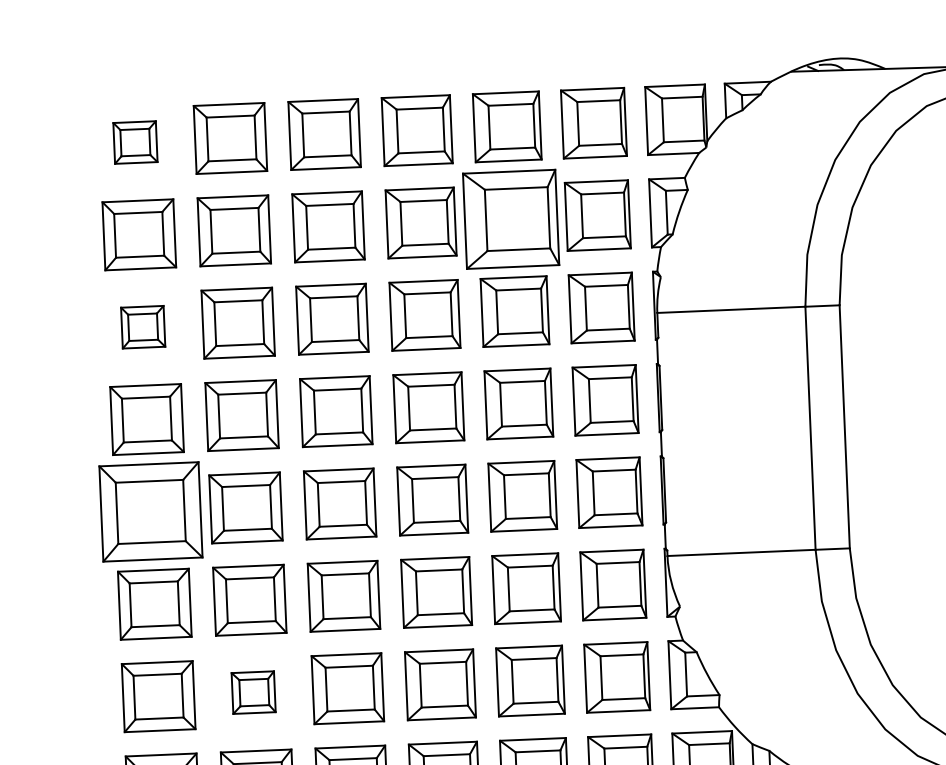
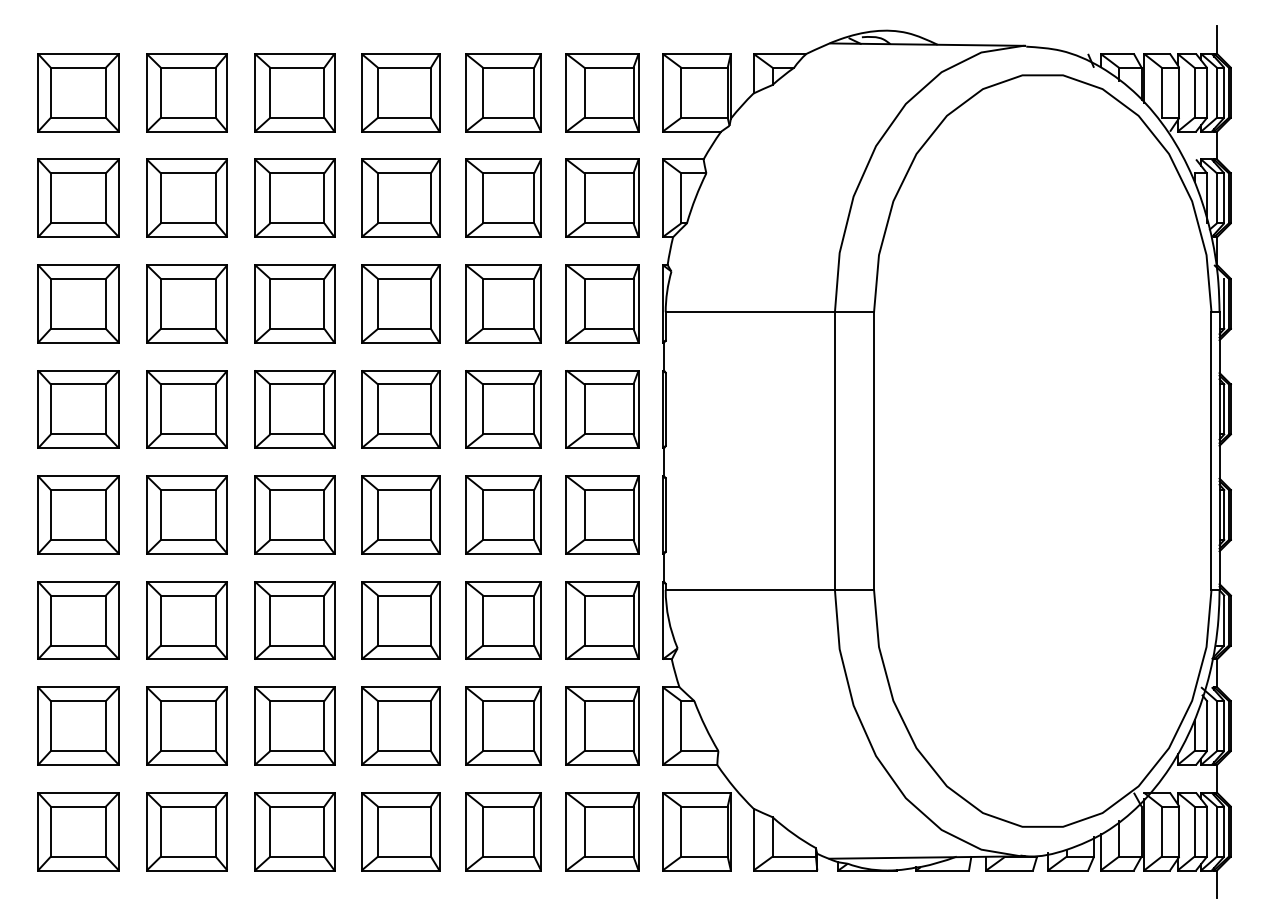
part: (135, 142) -> (78, 92), size x1.67
part: (511, 218) -> (503, 197), size x0.71
part: (143, 326) -> (78, 303), size x1.67
part: (150, 511) -> (78, 514), size x0.71
part: (253, 692) -> (186, 725), size x1.67

